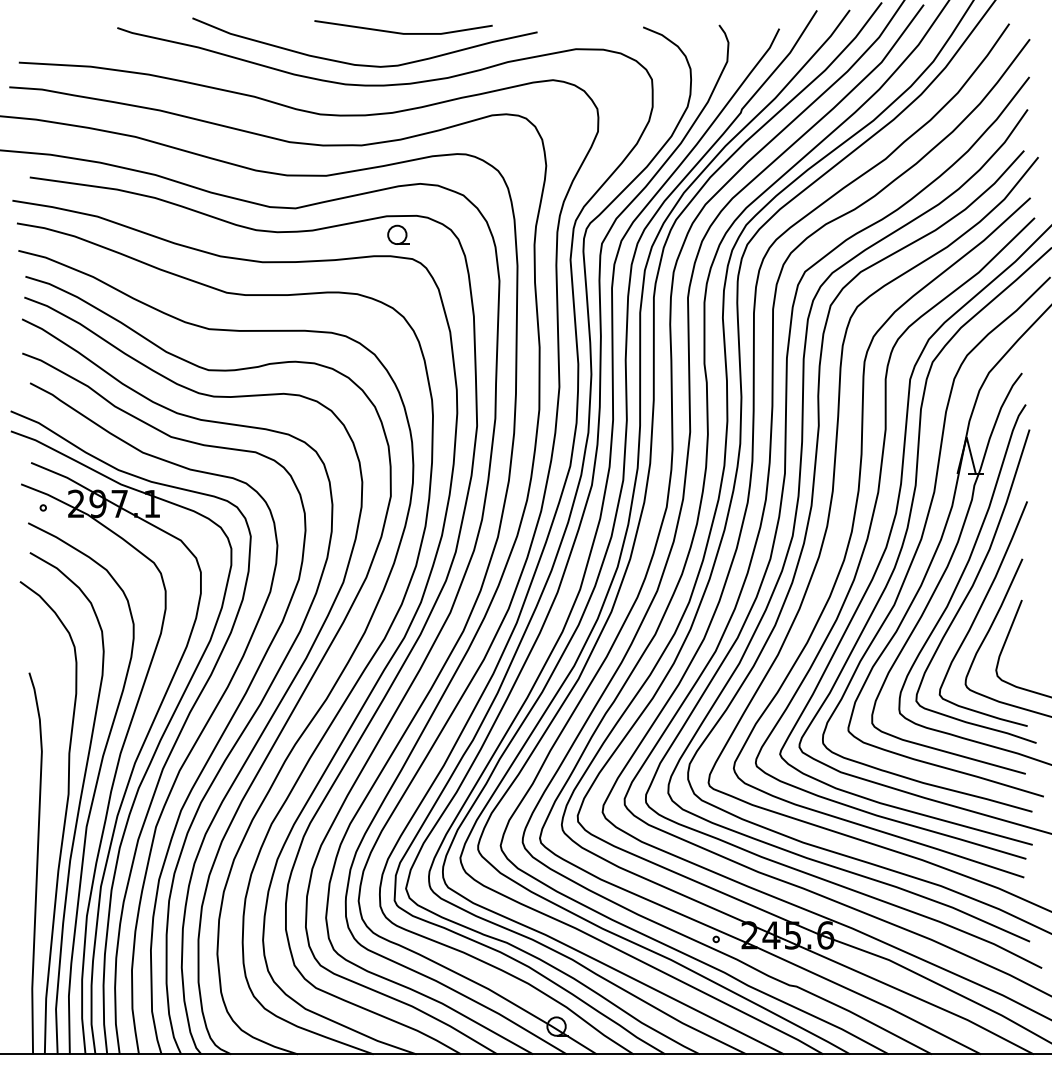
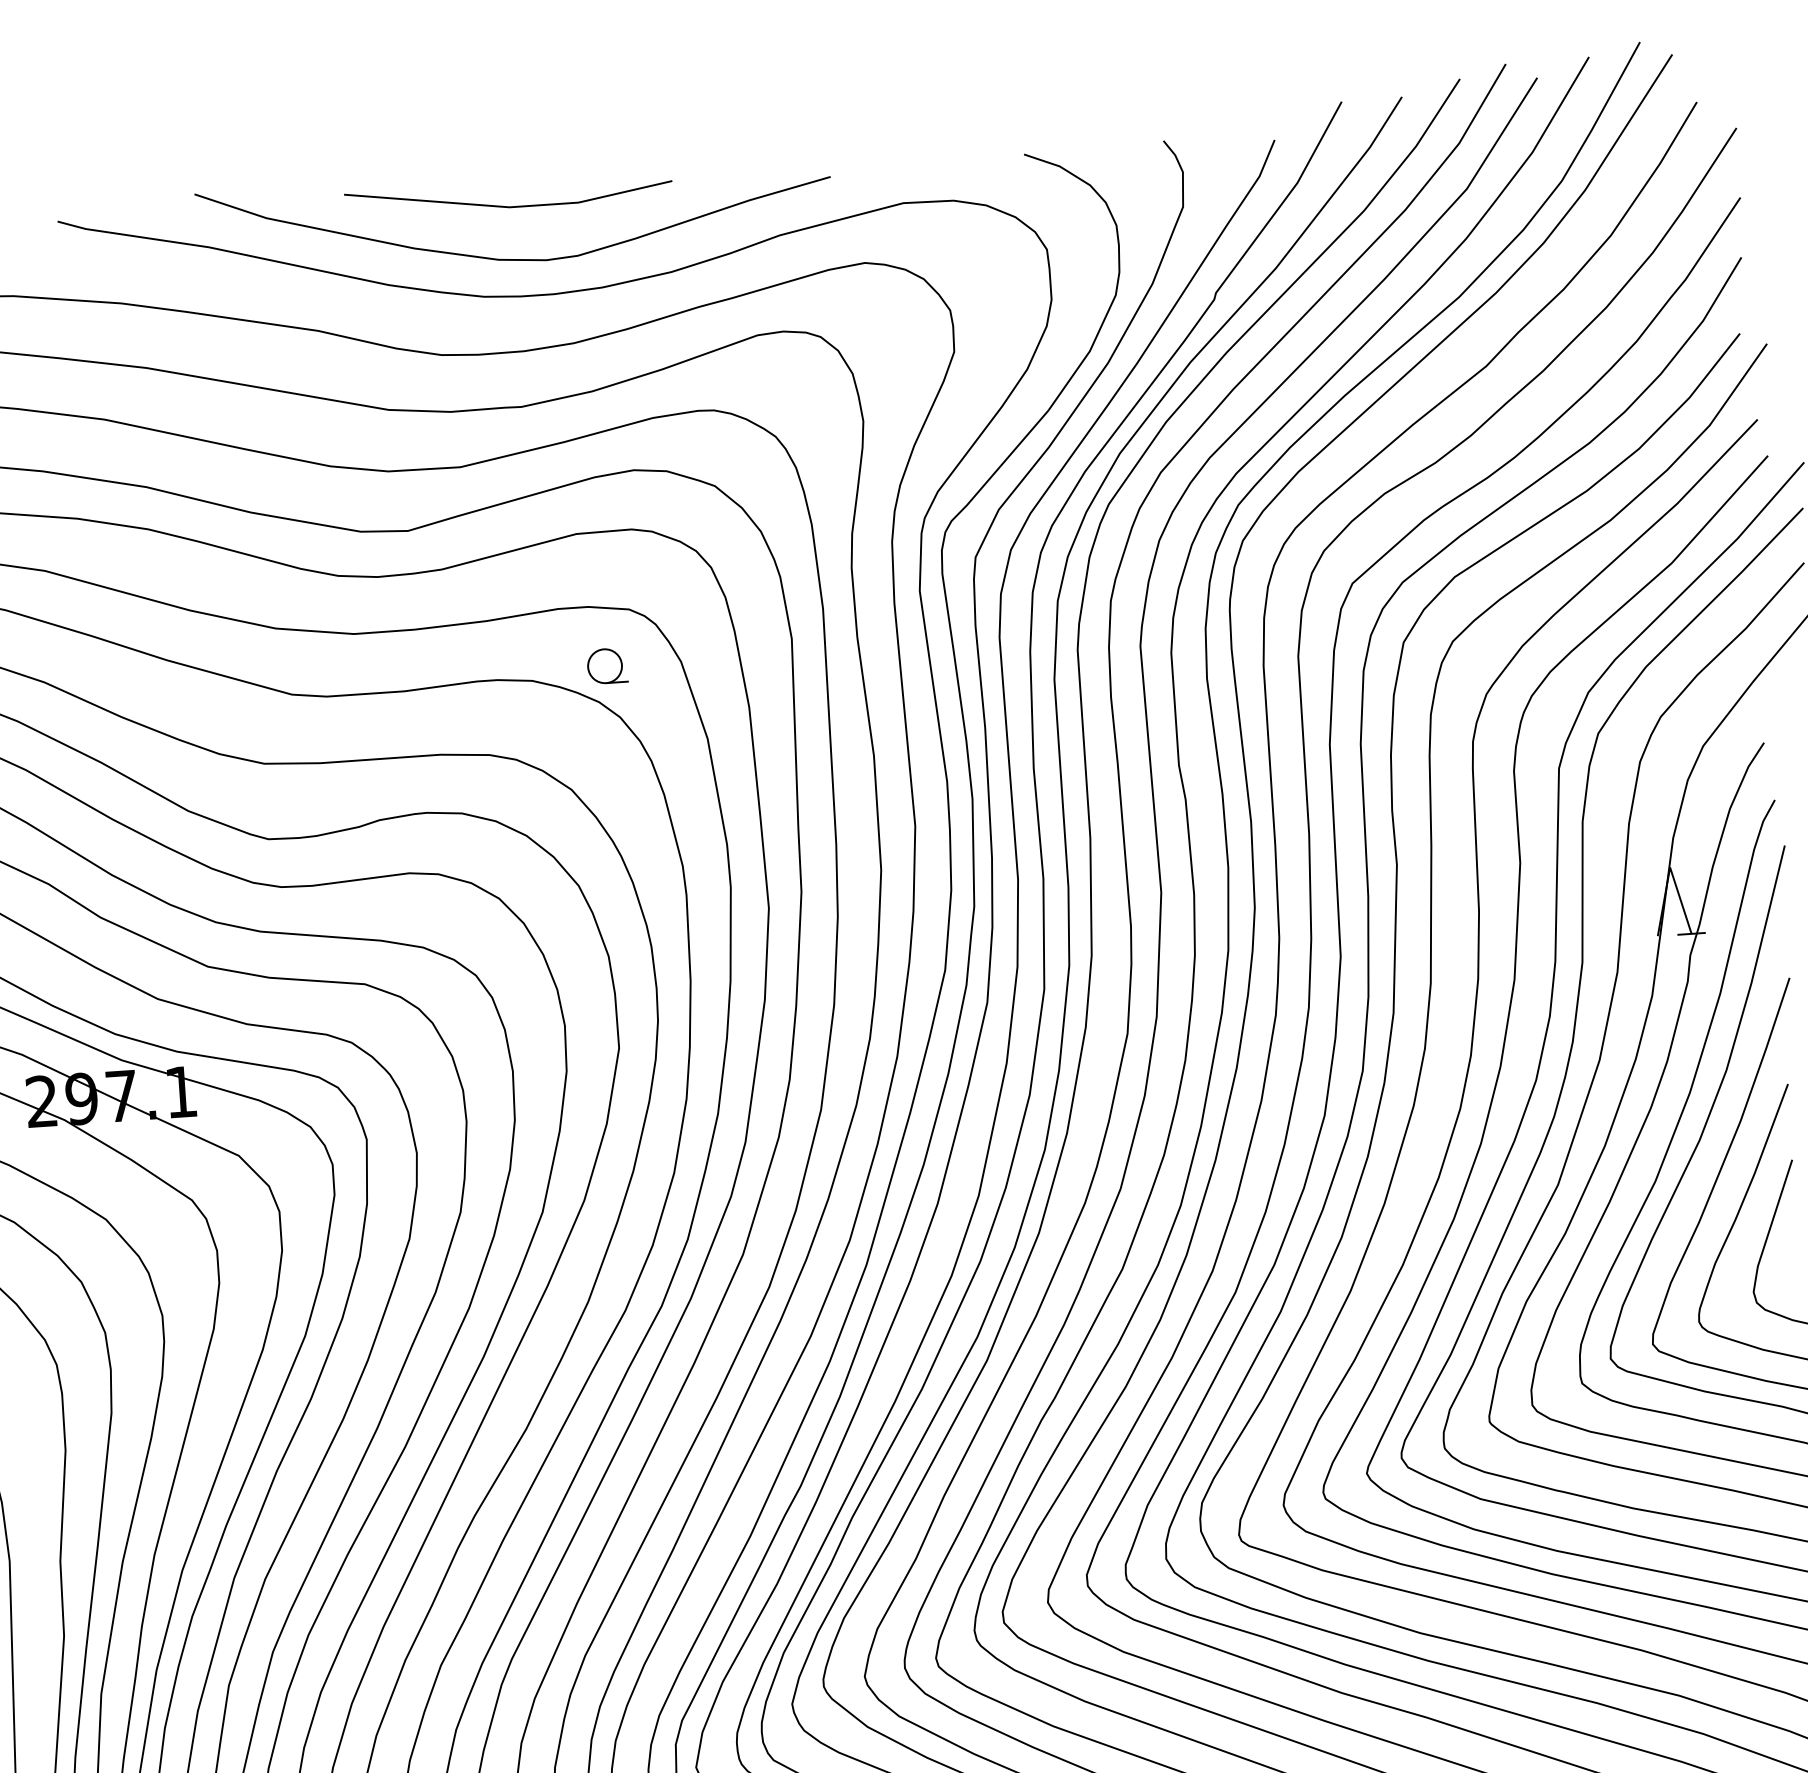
line: (402, 32) -> (507, 204), moved
part: (398, 234) -> (607, 665), moved

